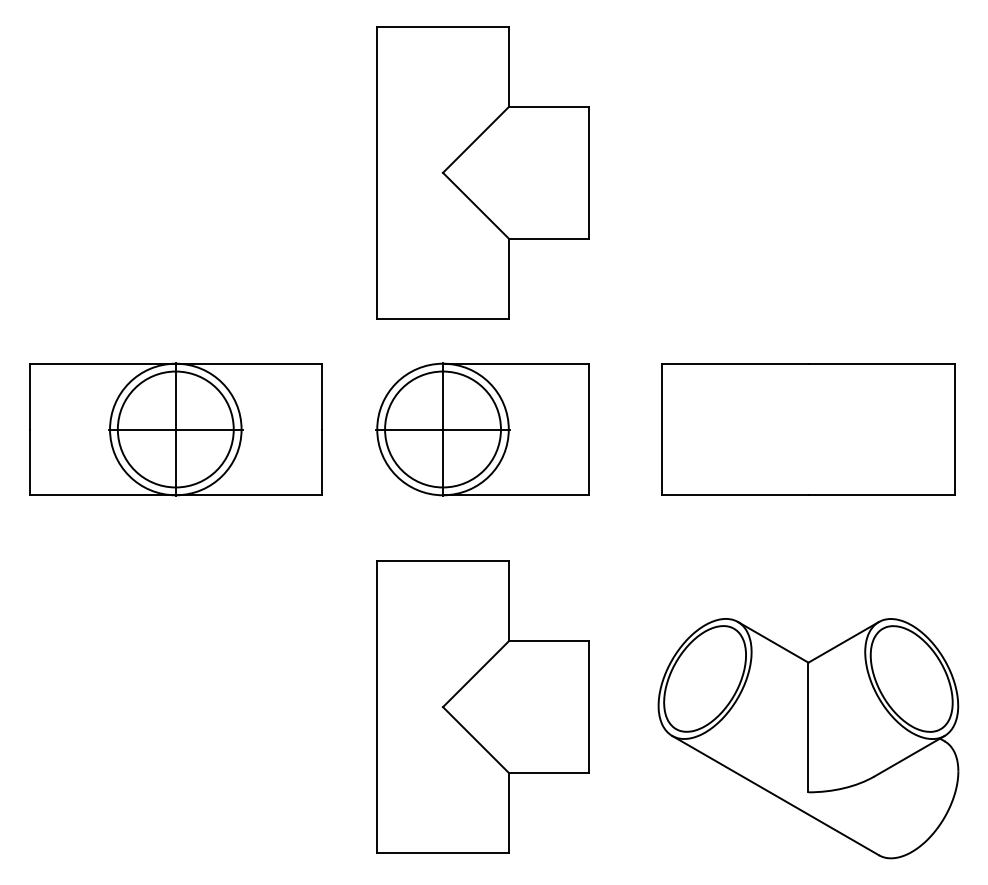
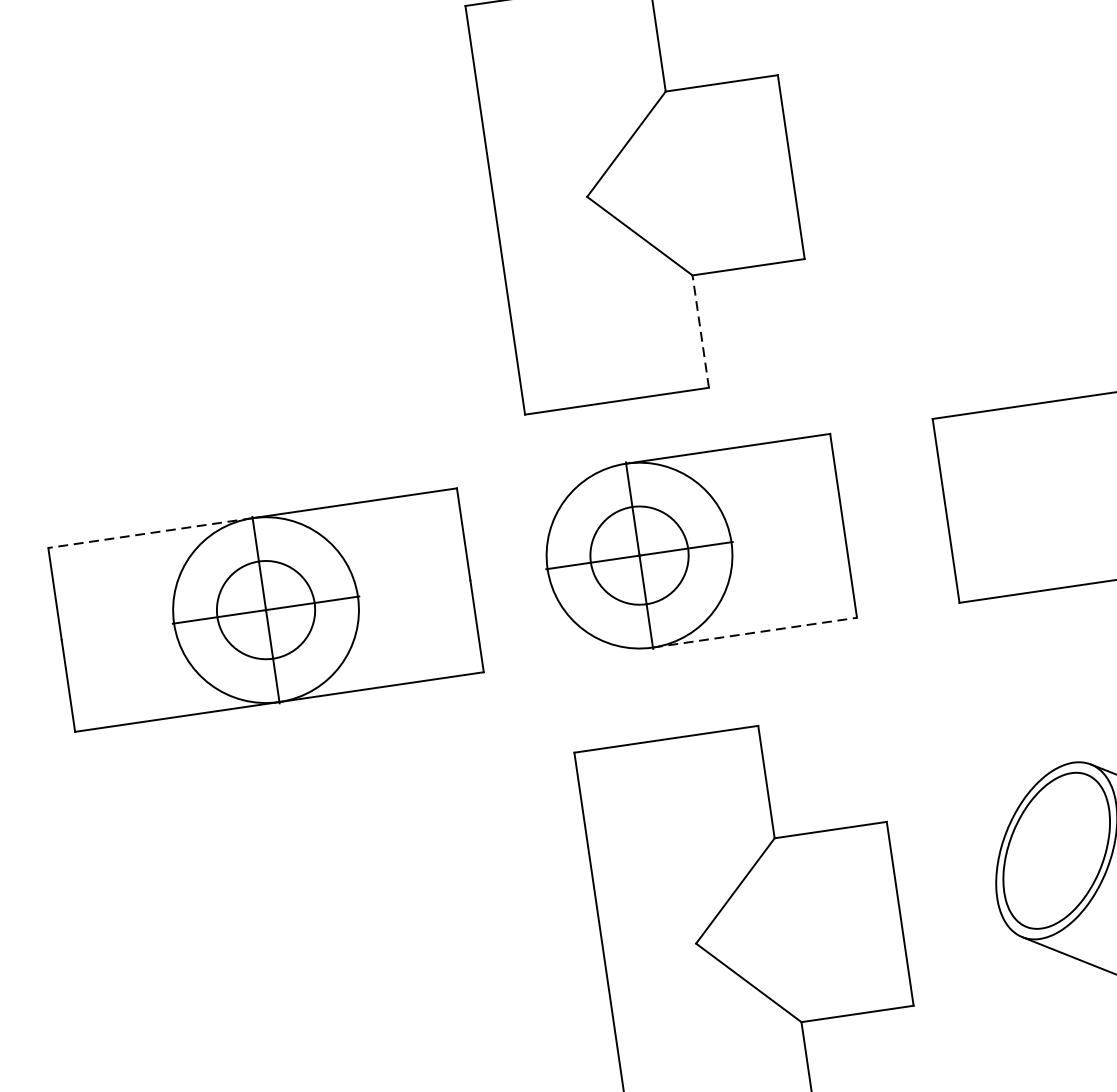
line: (508, 278) -> (700, 331), solid -> dashed
line: (102, 363) -> (150, 532), solid -> dashed
circle: (175, 429) -> (265, 610), size x0.6
circle: (442, 429) -> (638, 555), size x0.6
line: (516, 495) -> (755, 632), solid -> dashed

